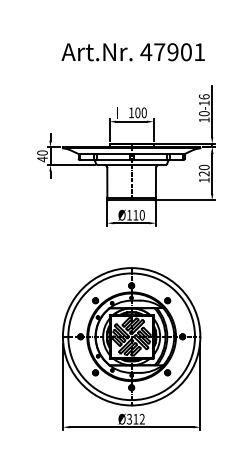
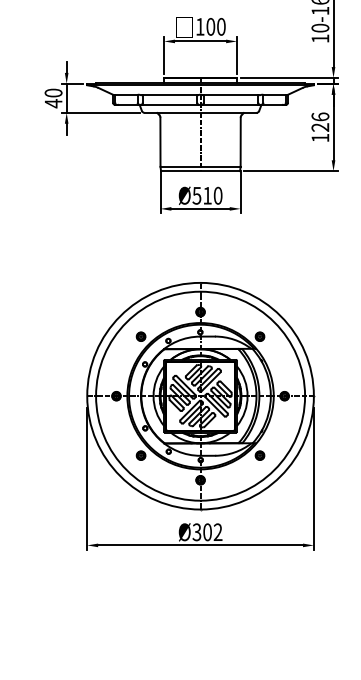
text: (204, 166) -> (320, 115), 120 -> 126
text: (129, 215) -> (197, 196), Ø110 -> Ø510
text: (135, 418) -> (206, 531), Ø312 -> Ø302

